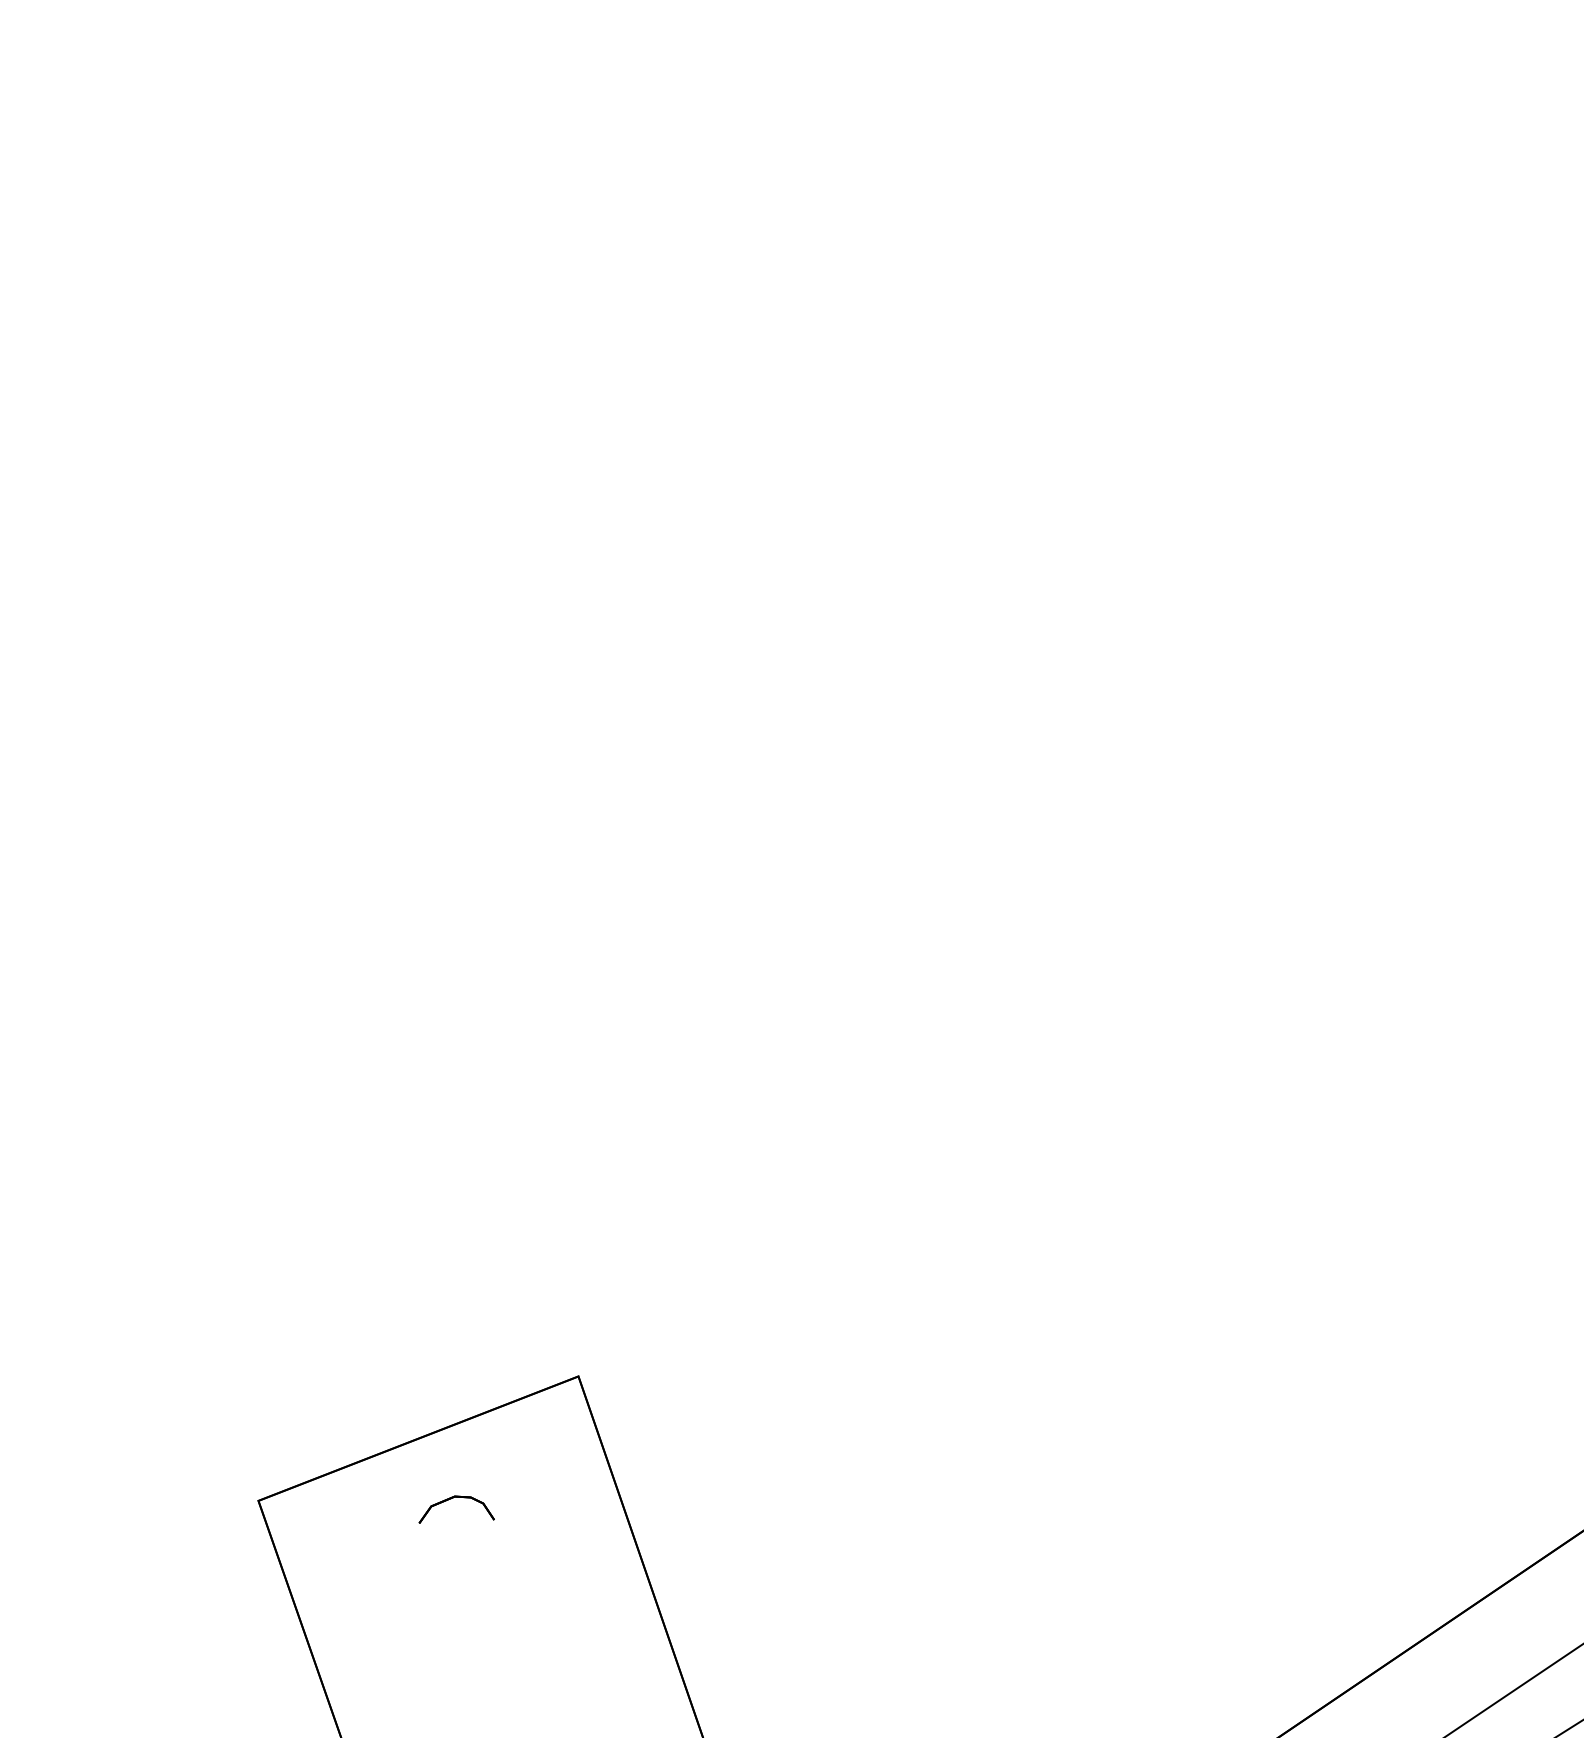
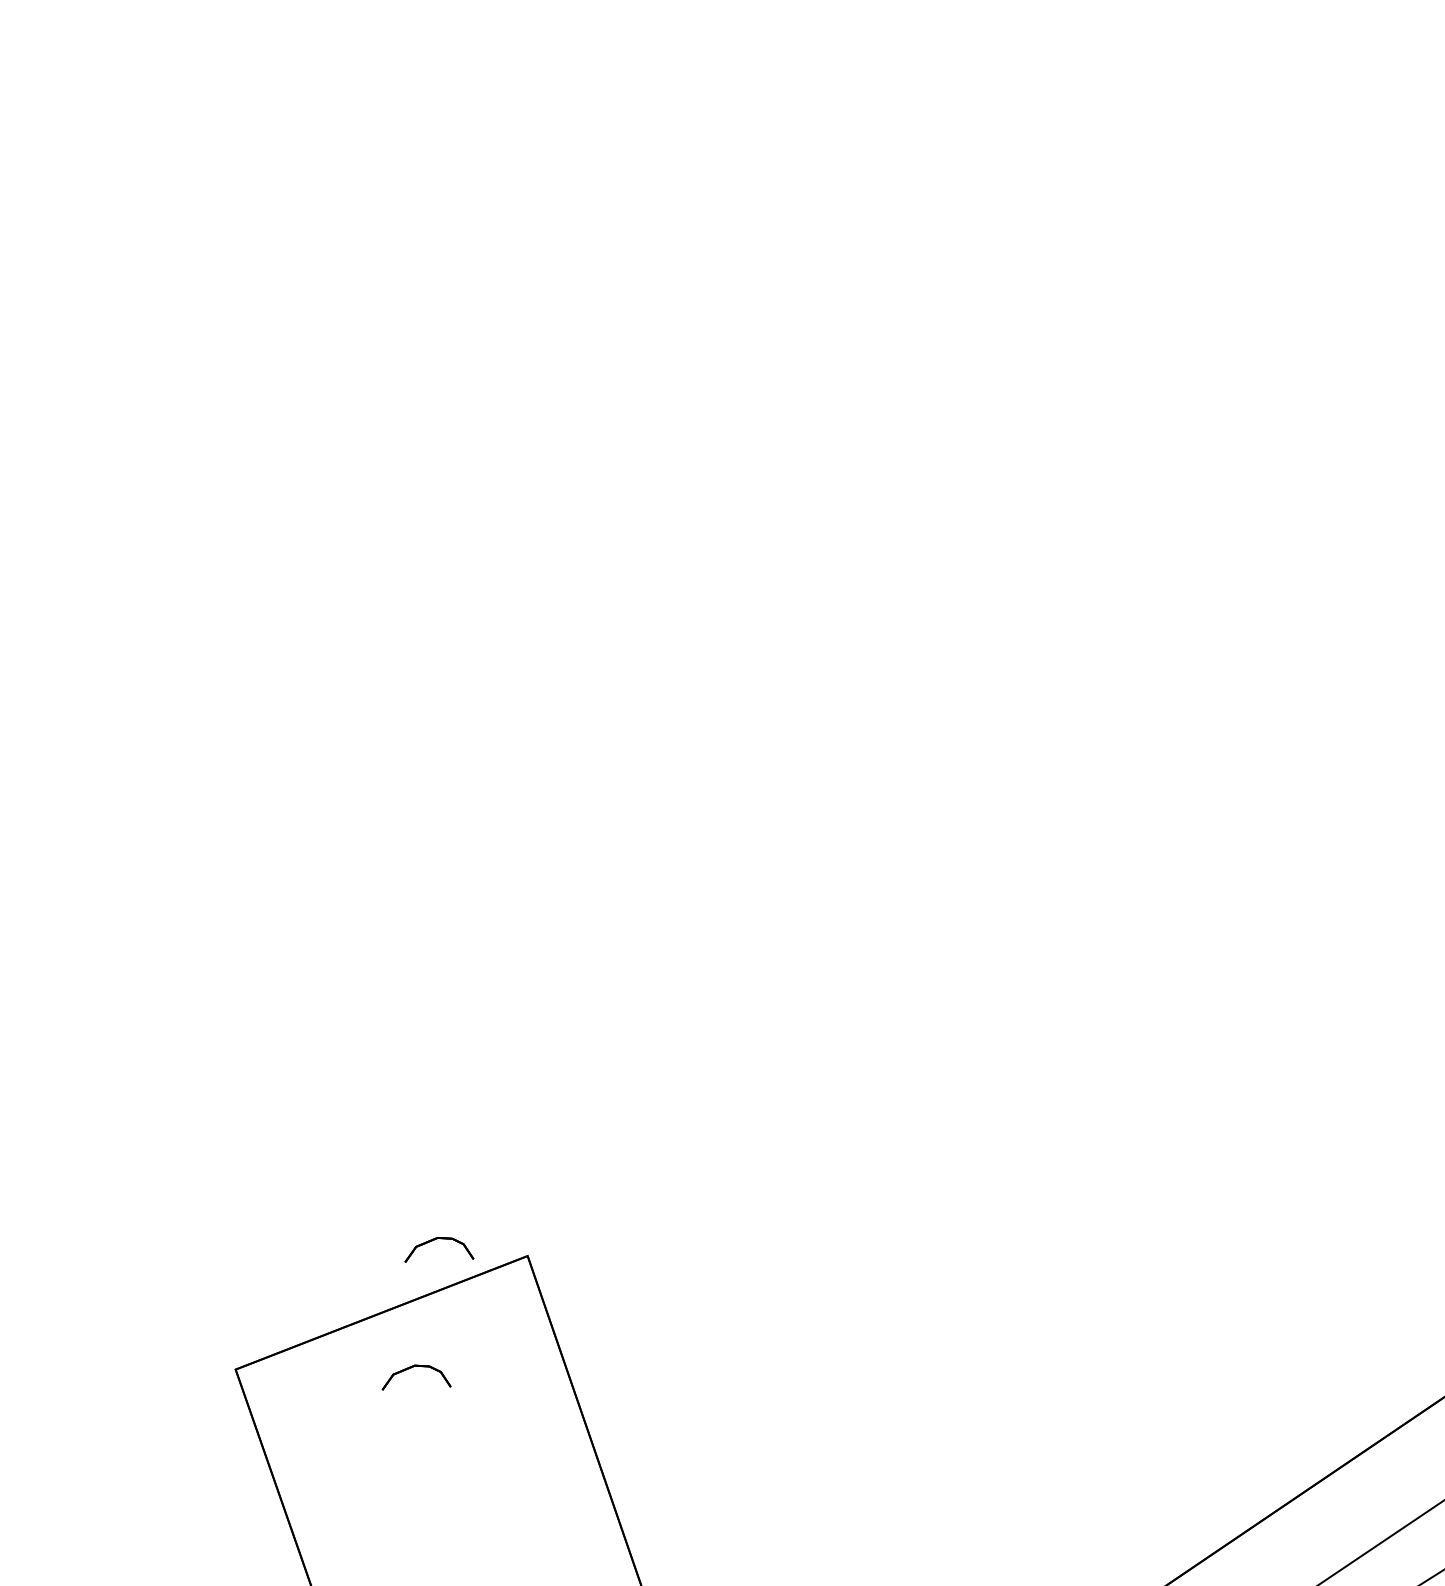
part: (476, 1359) -> (434, 1240), added

